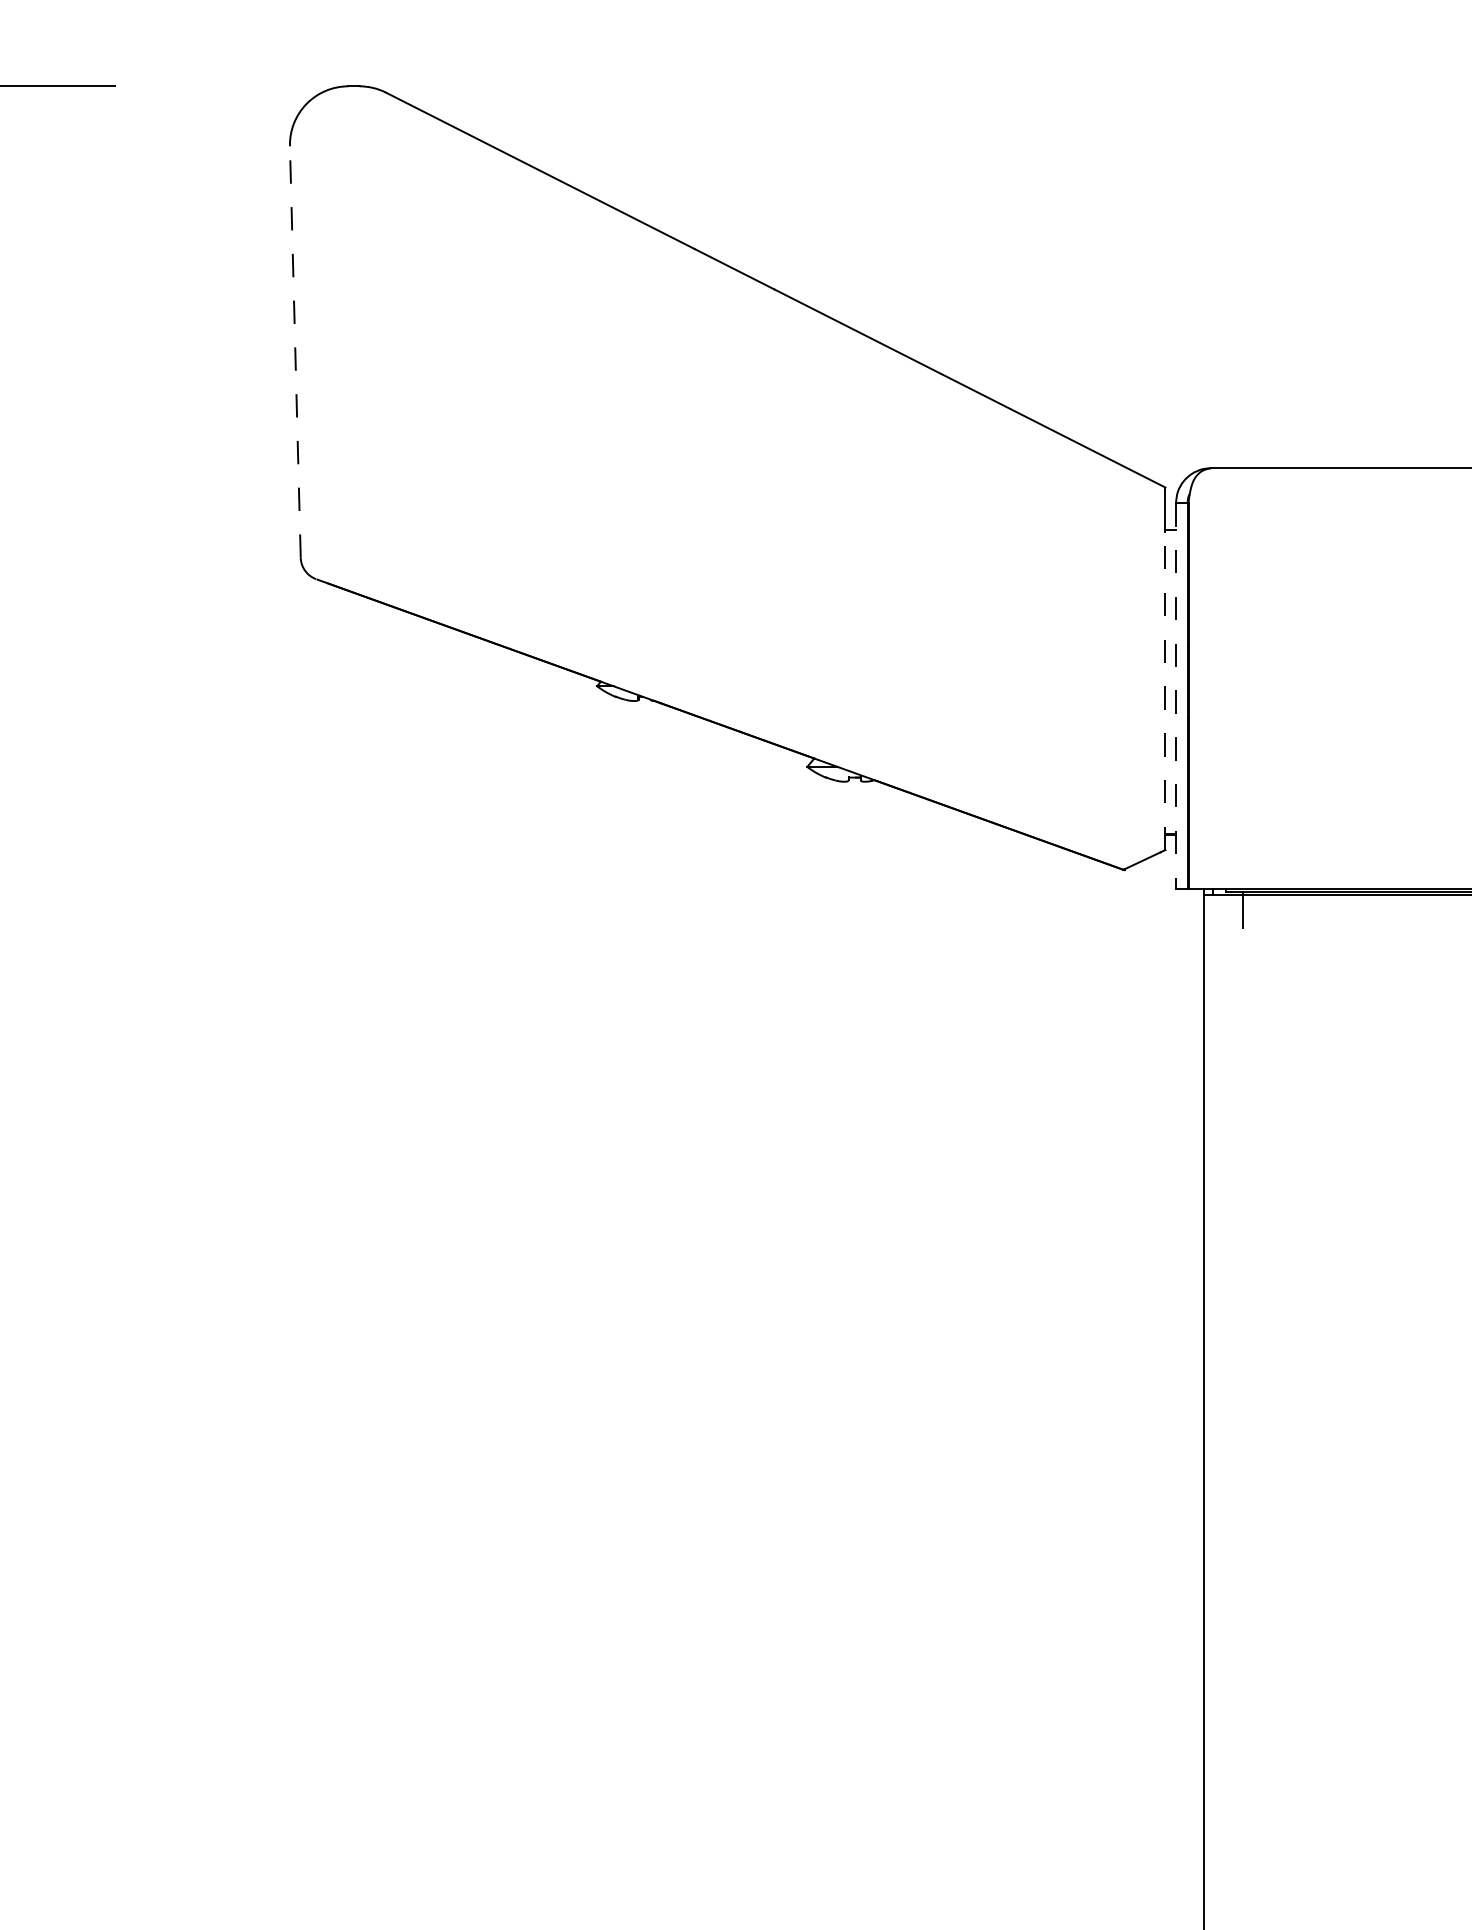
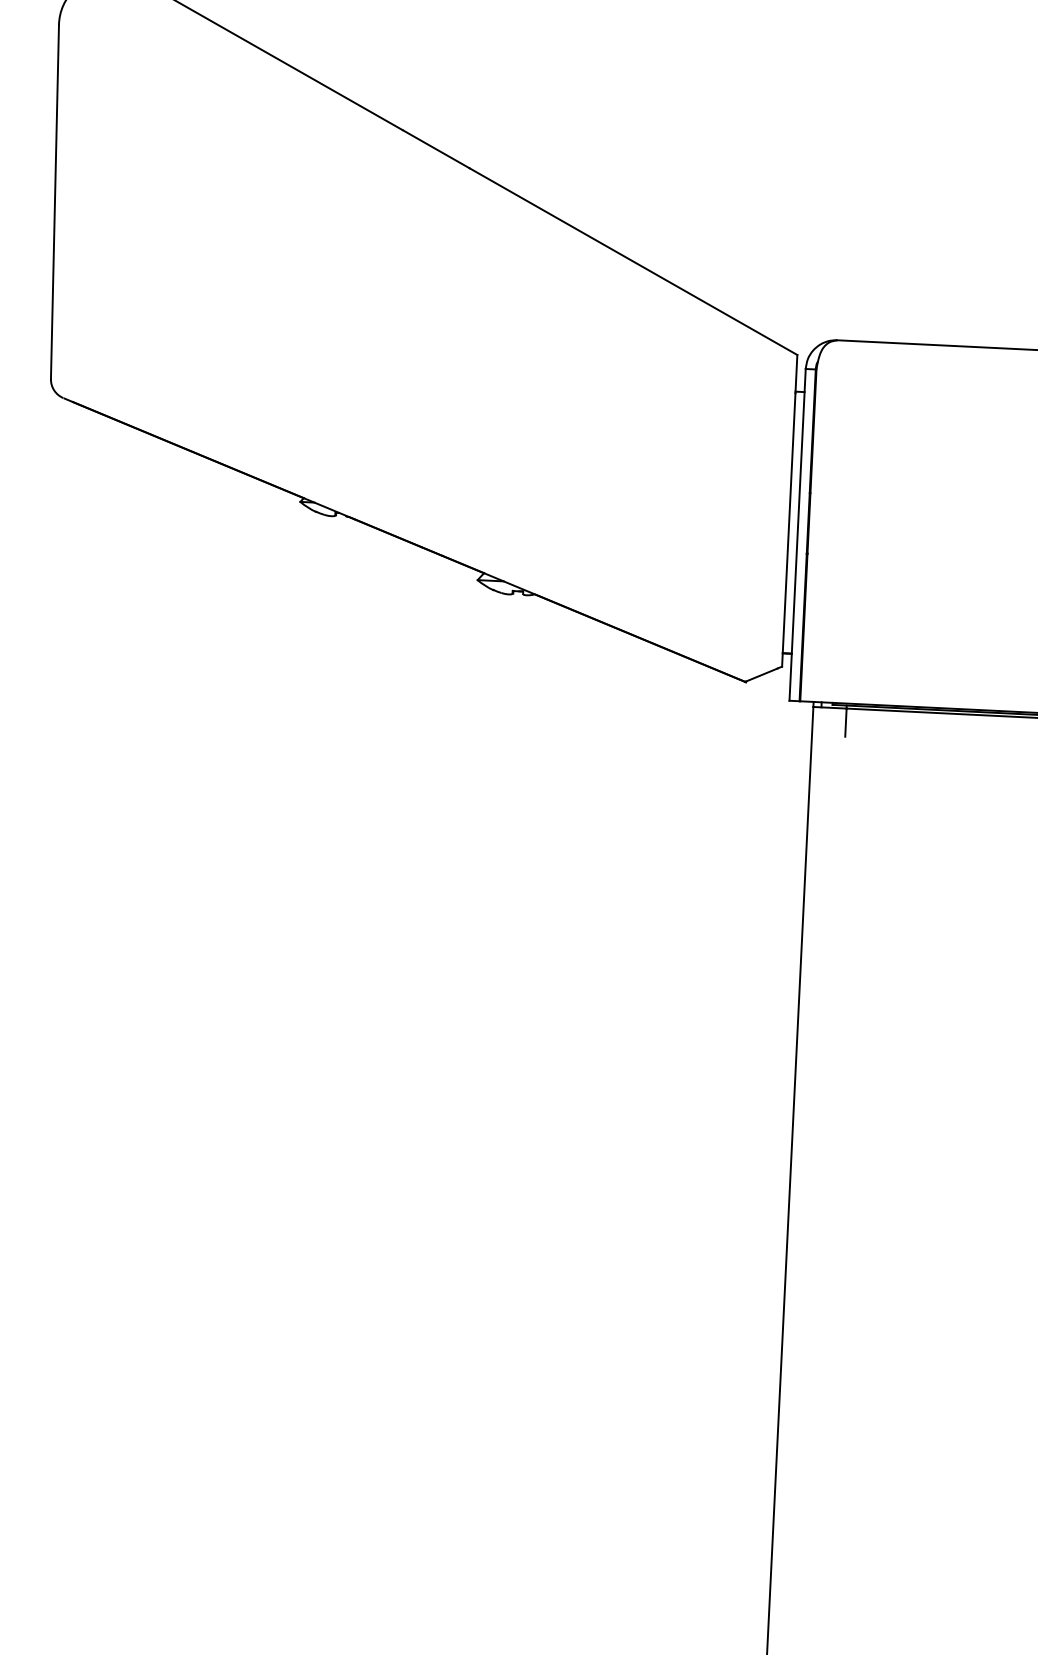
line: (295, 352) -> (55, 202), dashed -> solid
line: (1165, 690) -> (788, 529), dashed -> solid
line: (1175, 696) -> (797, 535), dashed -> solid

